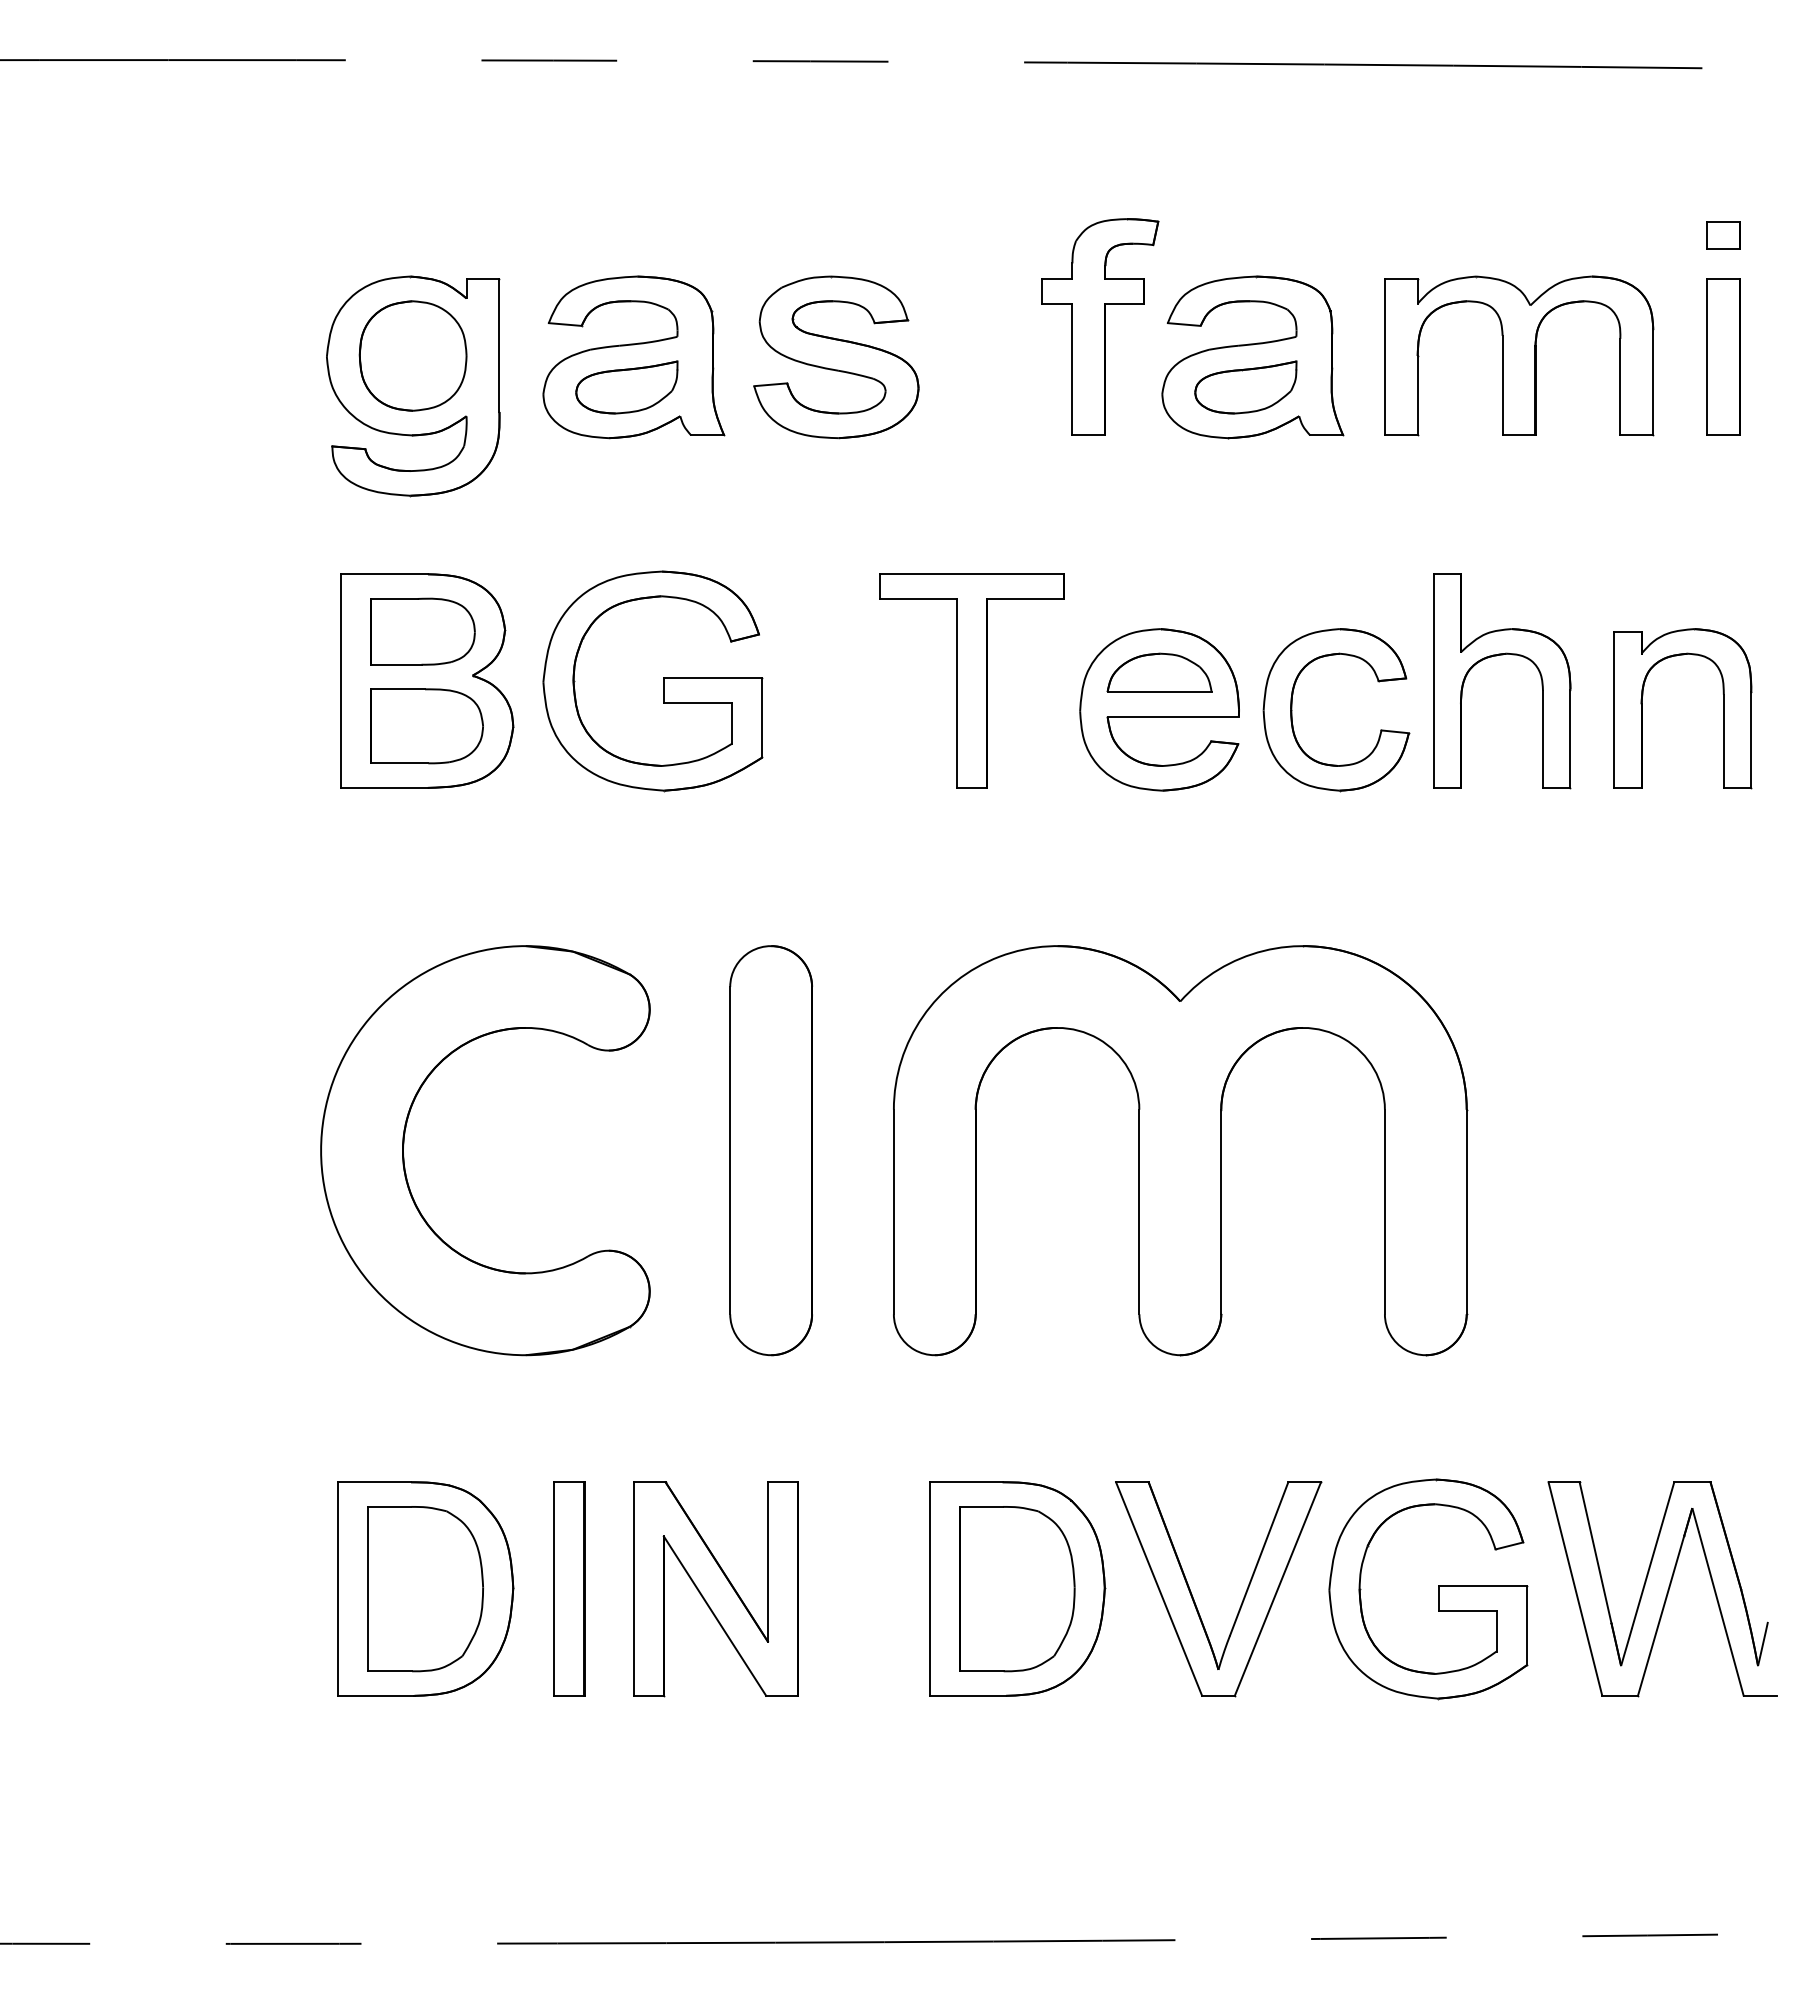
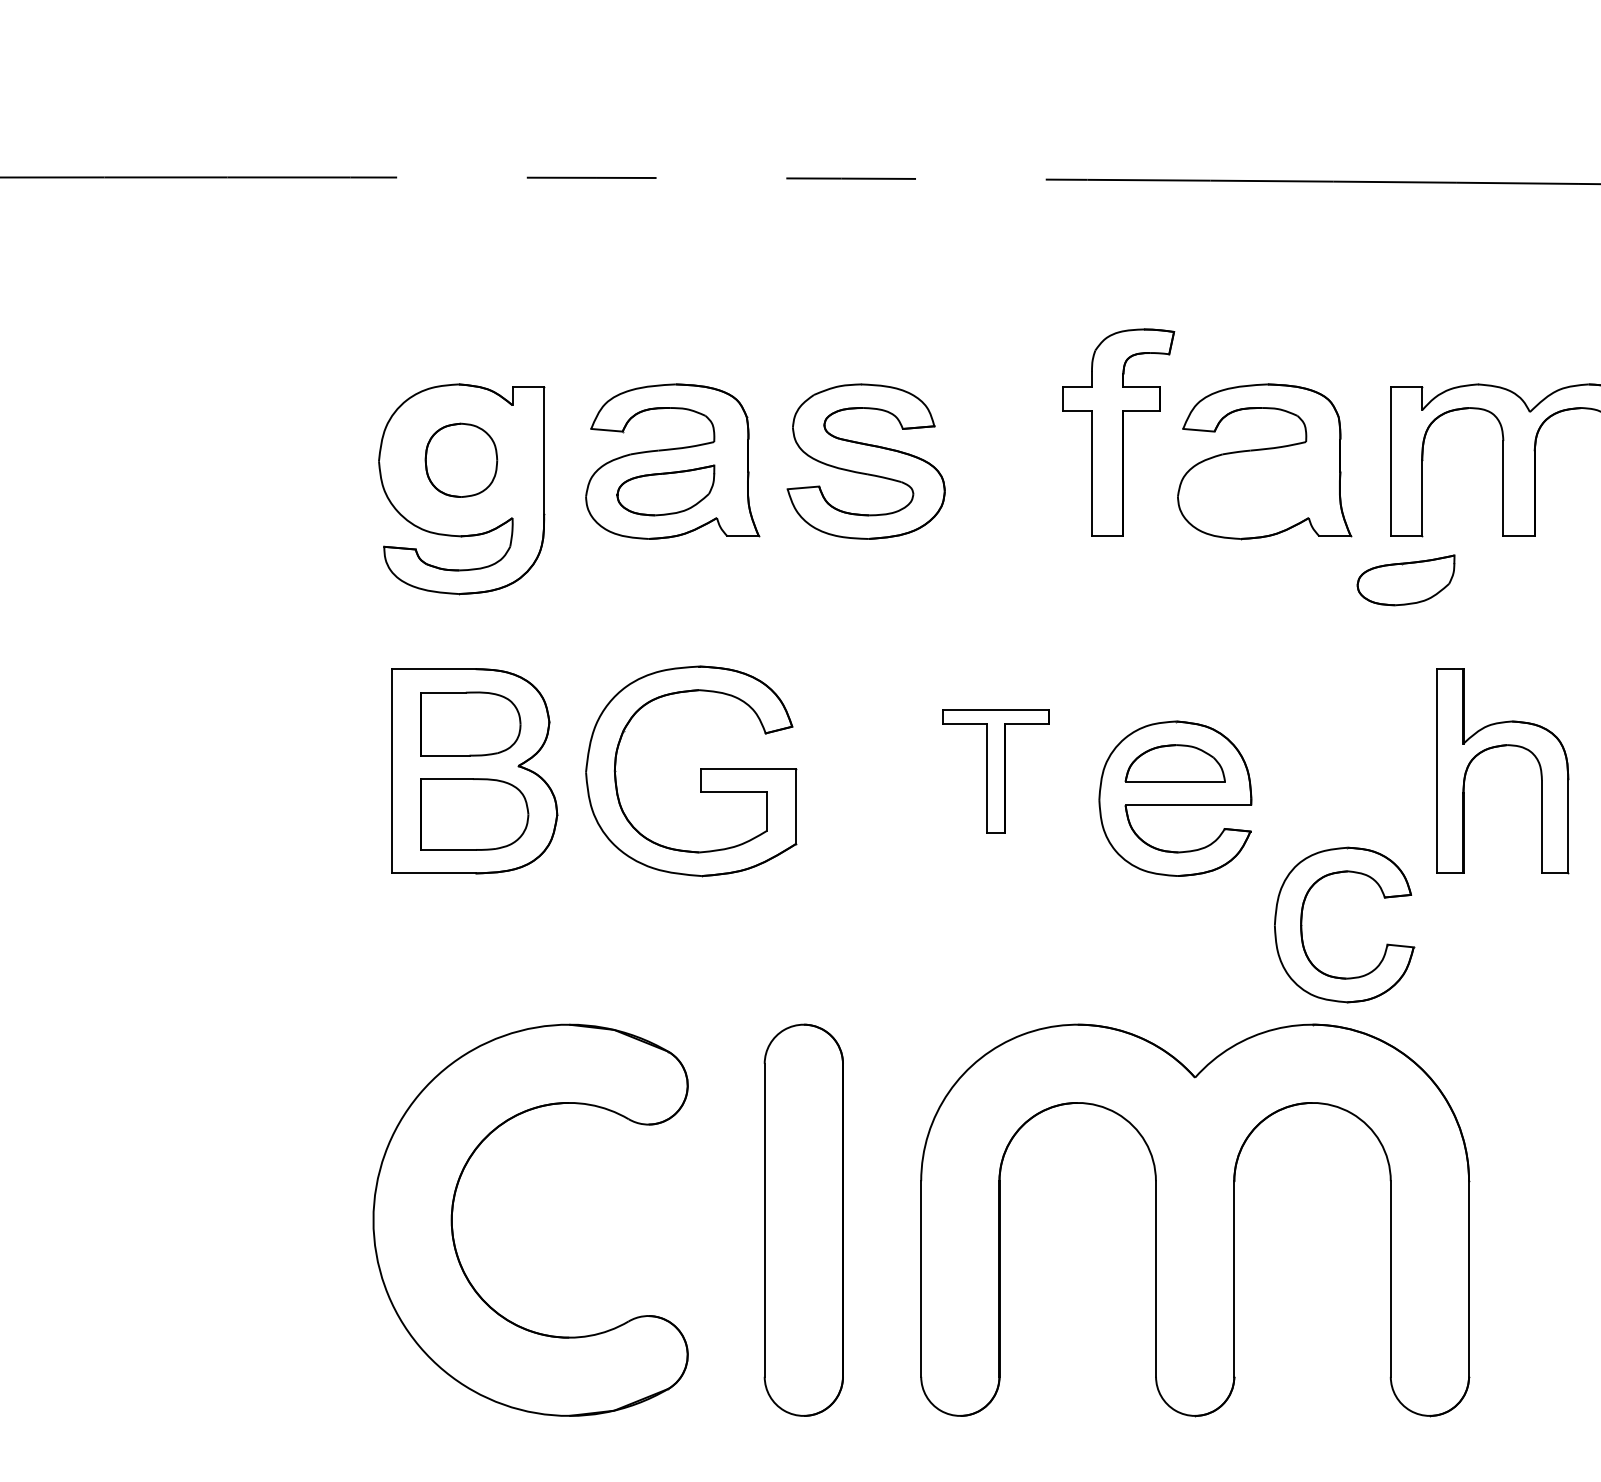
part: (412, 355) -> (460, 459), size x0.7
part: (1245, 387) -> (1405, 580), moved
part: (971, 680) -> (995, 770), size x0.6
part: (1292, 710) -> (1302, 925), moved

